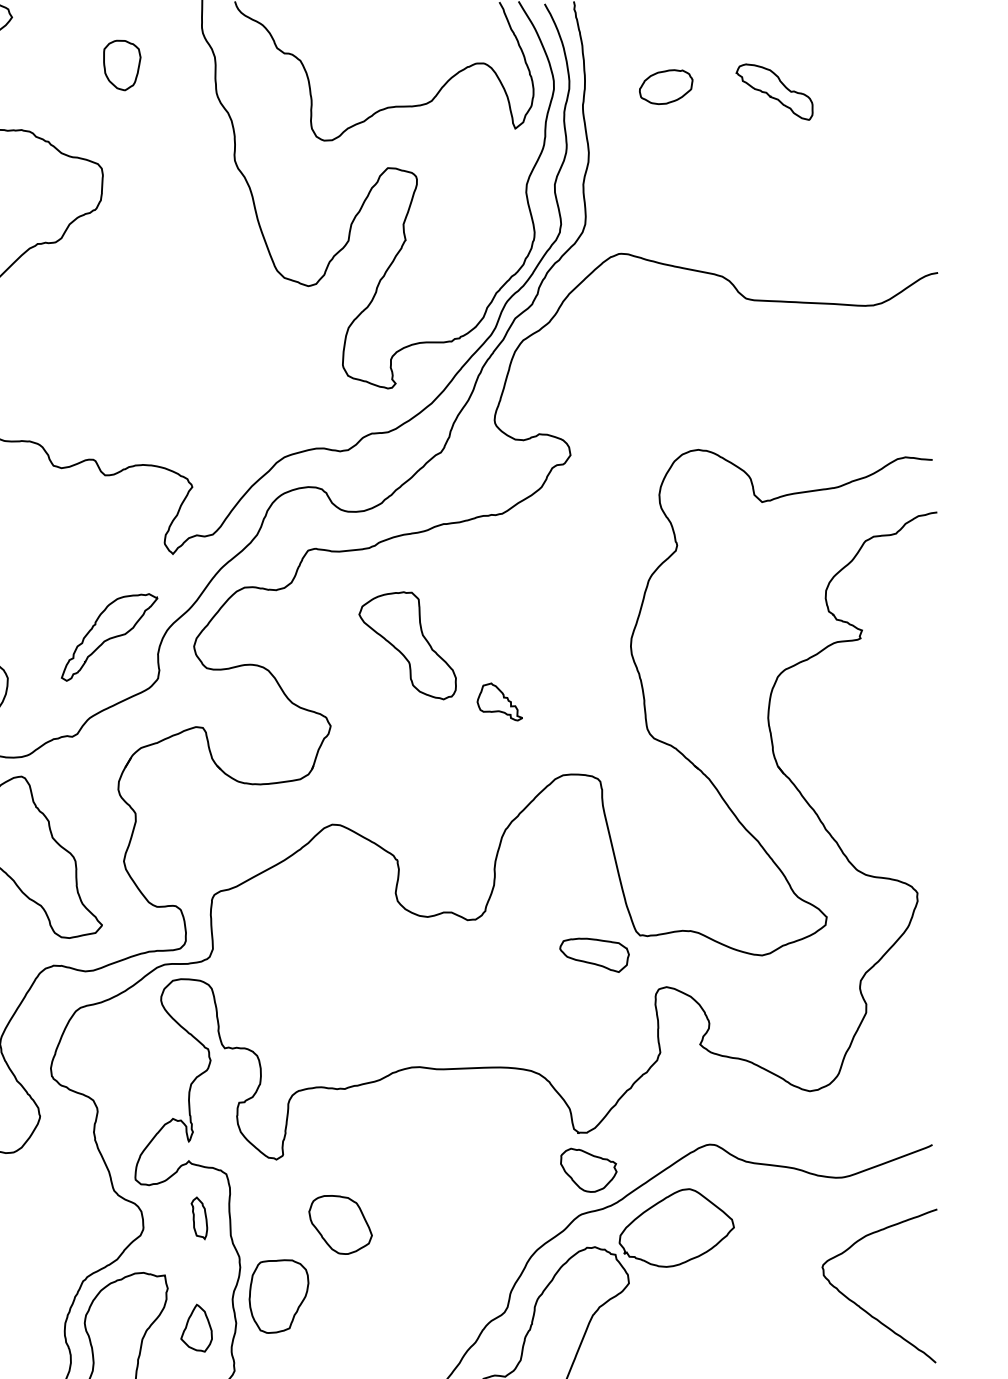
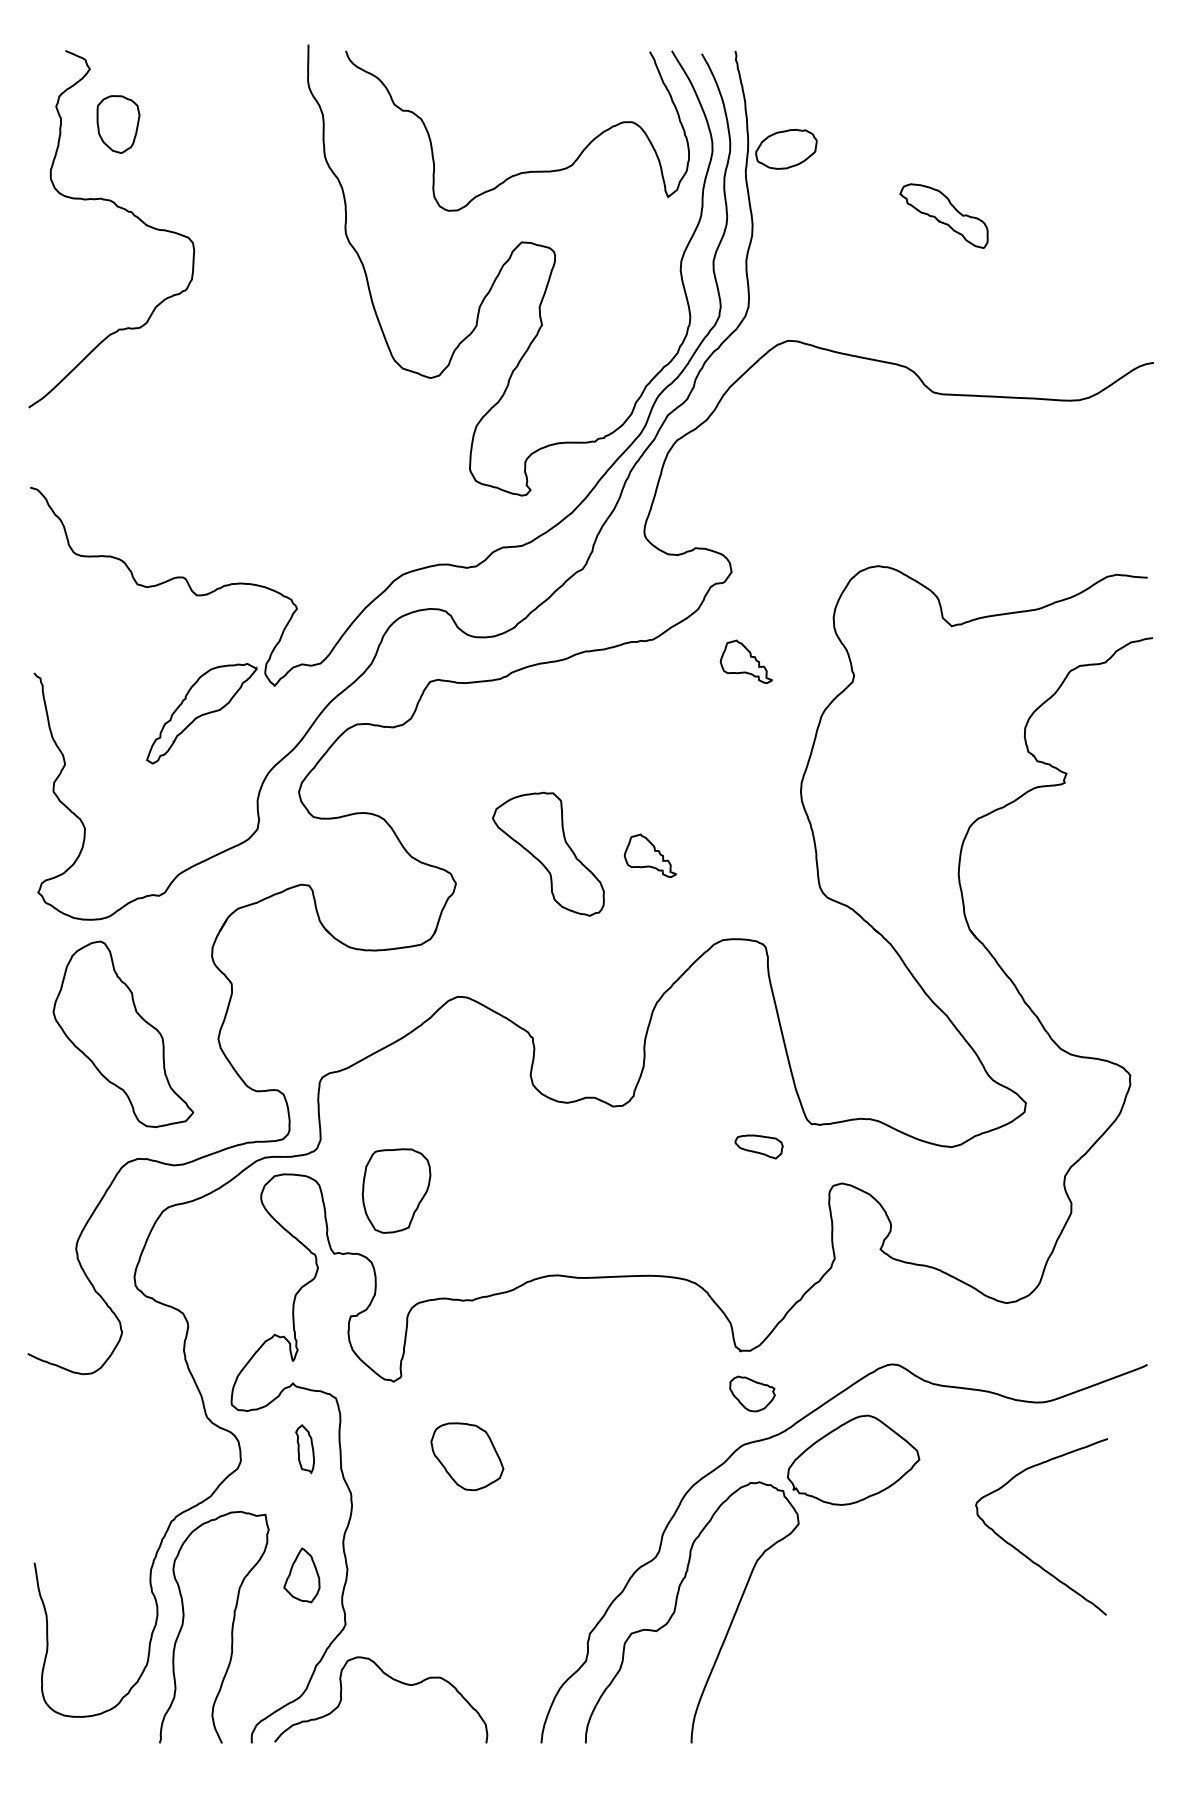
part: (122, 65) -> (118, 124), moved
part: (666, 87) -> (786, 149), moved
part: (774, 91) -> (943, 215), moved
part: (582, 532) -> (745, 661), added
part: (109, 637) -> (201, 713), moved
part: (407, 645) -> (548, 853), moved
part: (593, 954) -> (758, 1146), size x0.6
part: (588, 1169) -> (752, 1393), size x0.7
part: (278, 1296) -> (396, 1190), moved
curve: (862, 1307) -> (1021, 1551), moved

